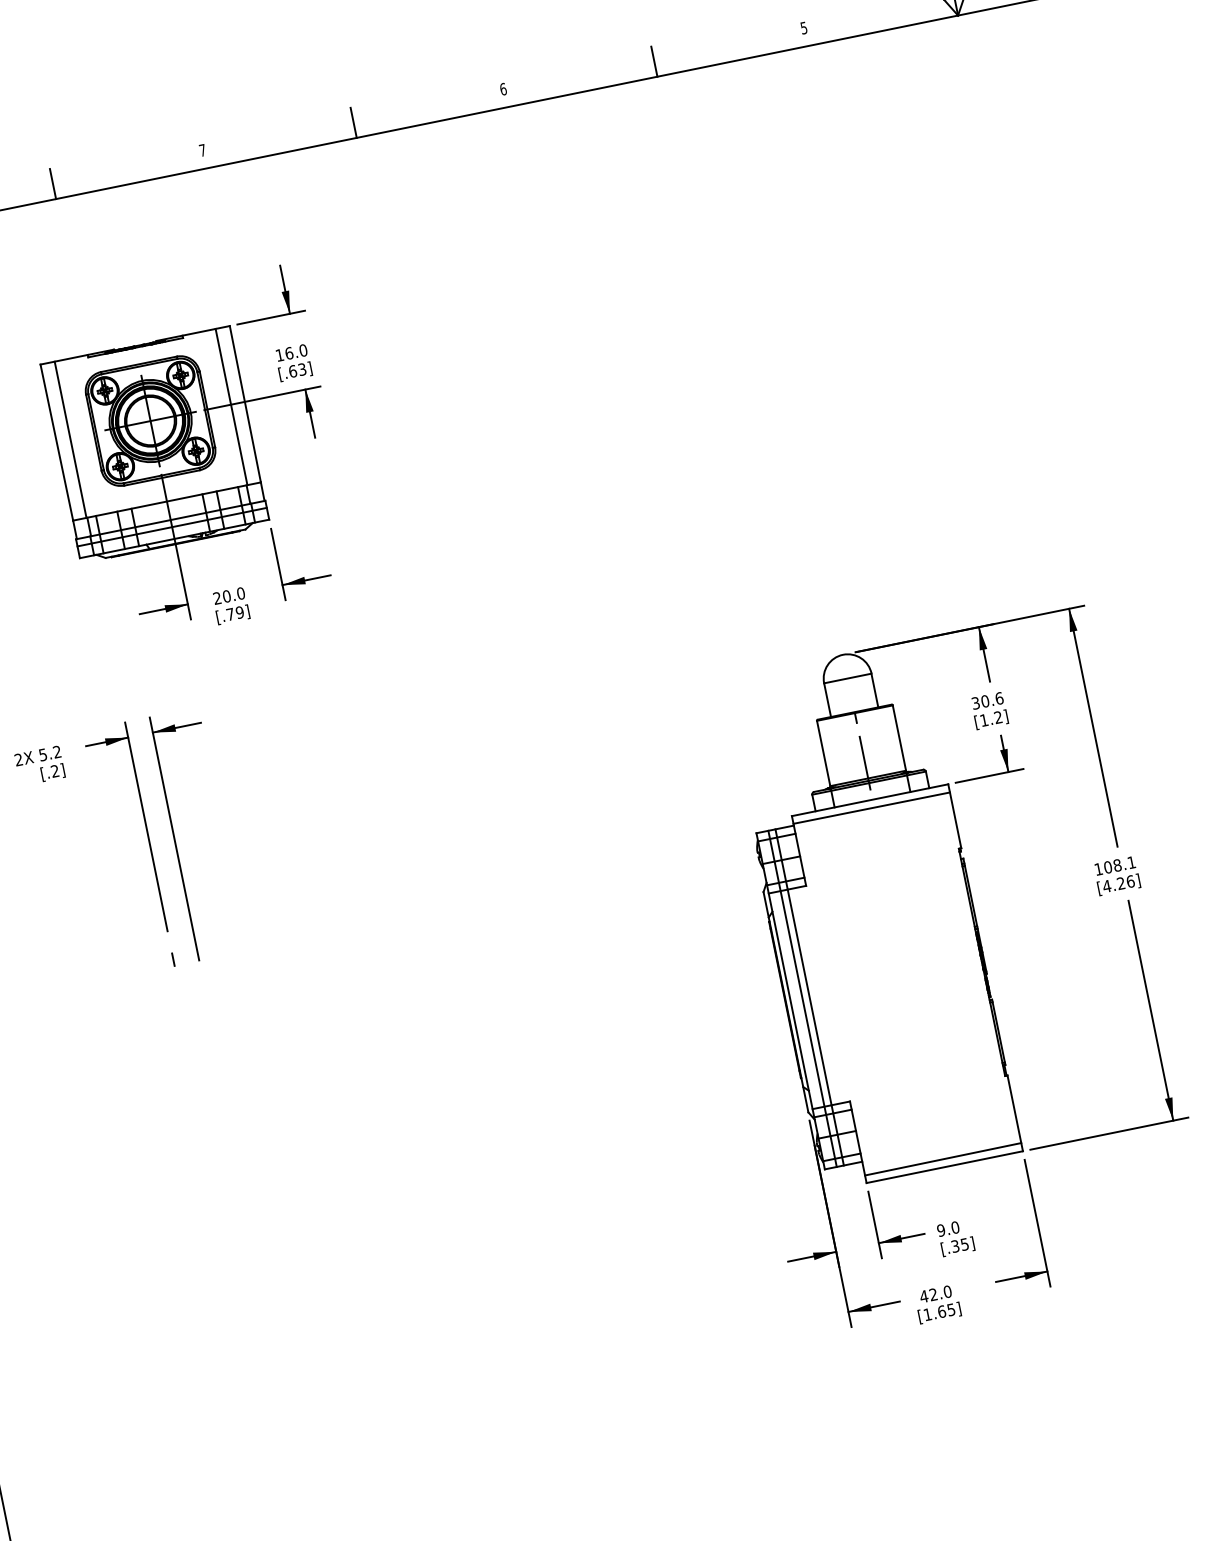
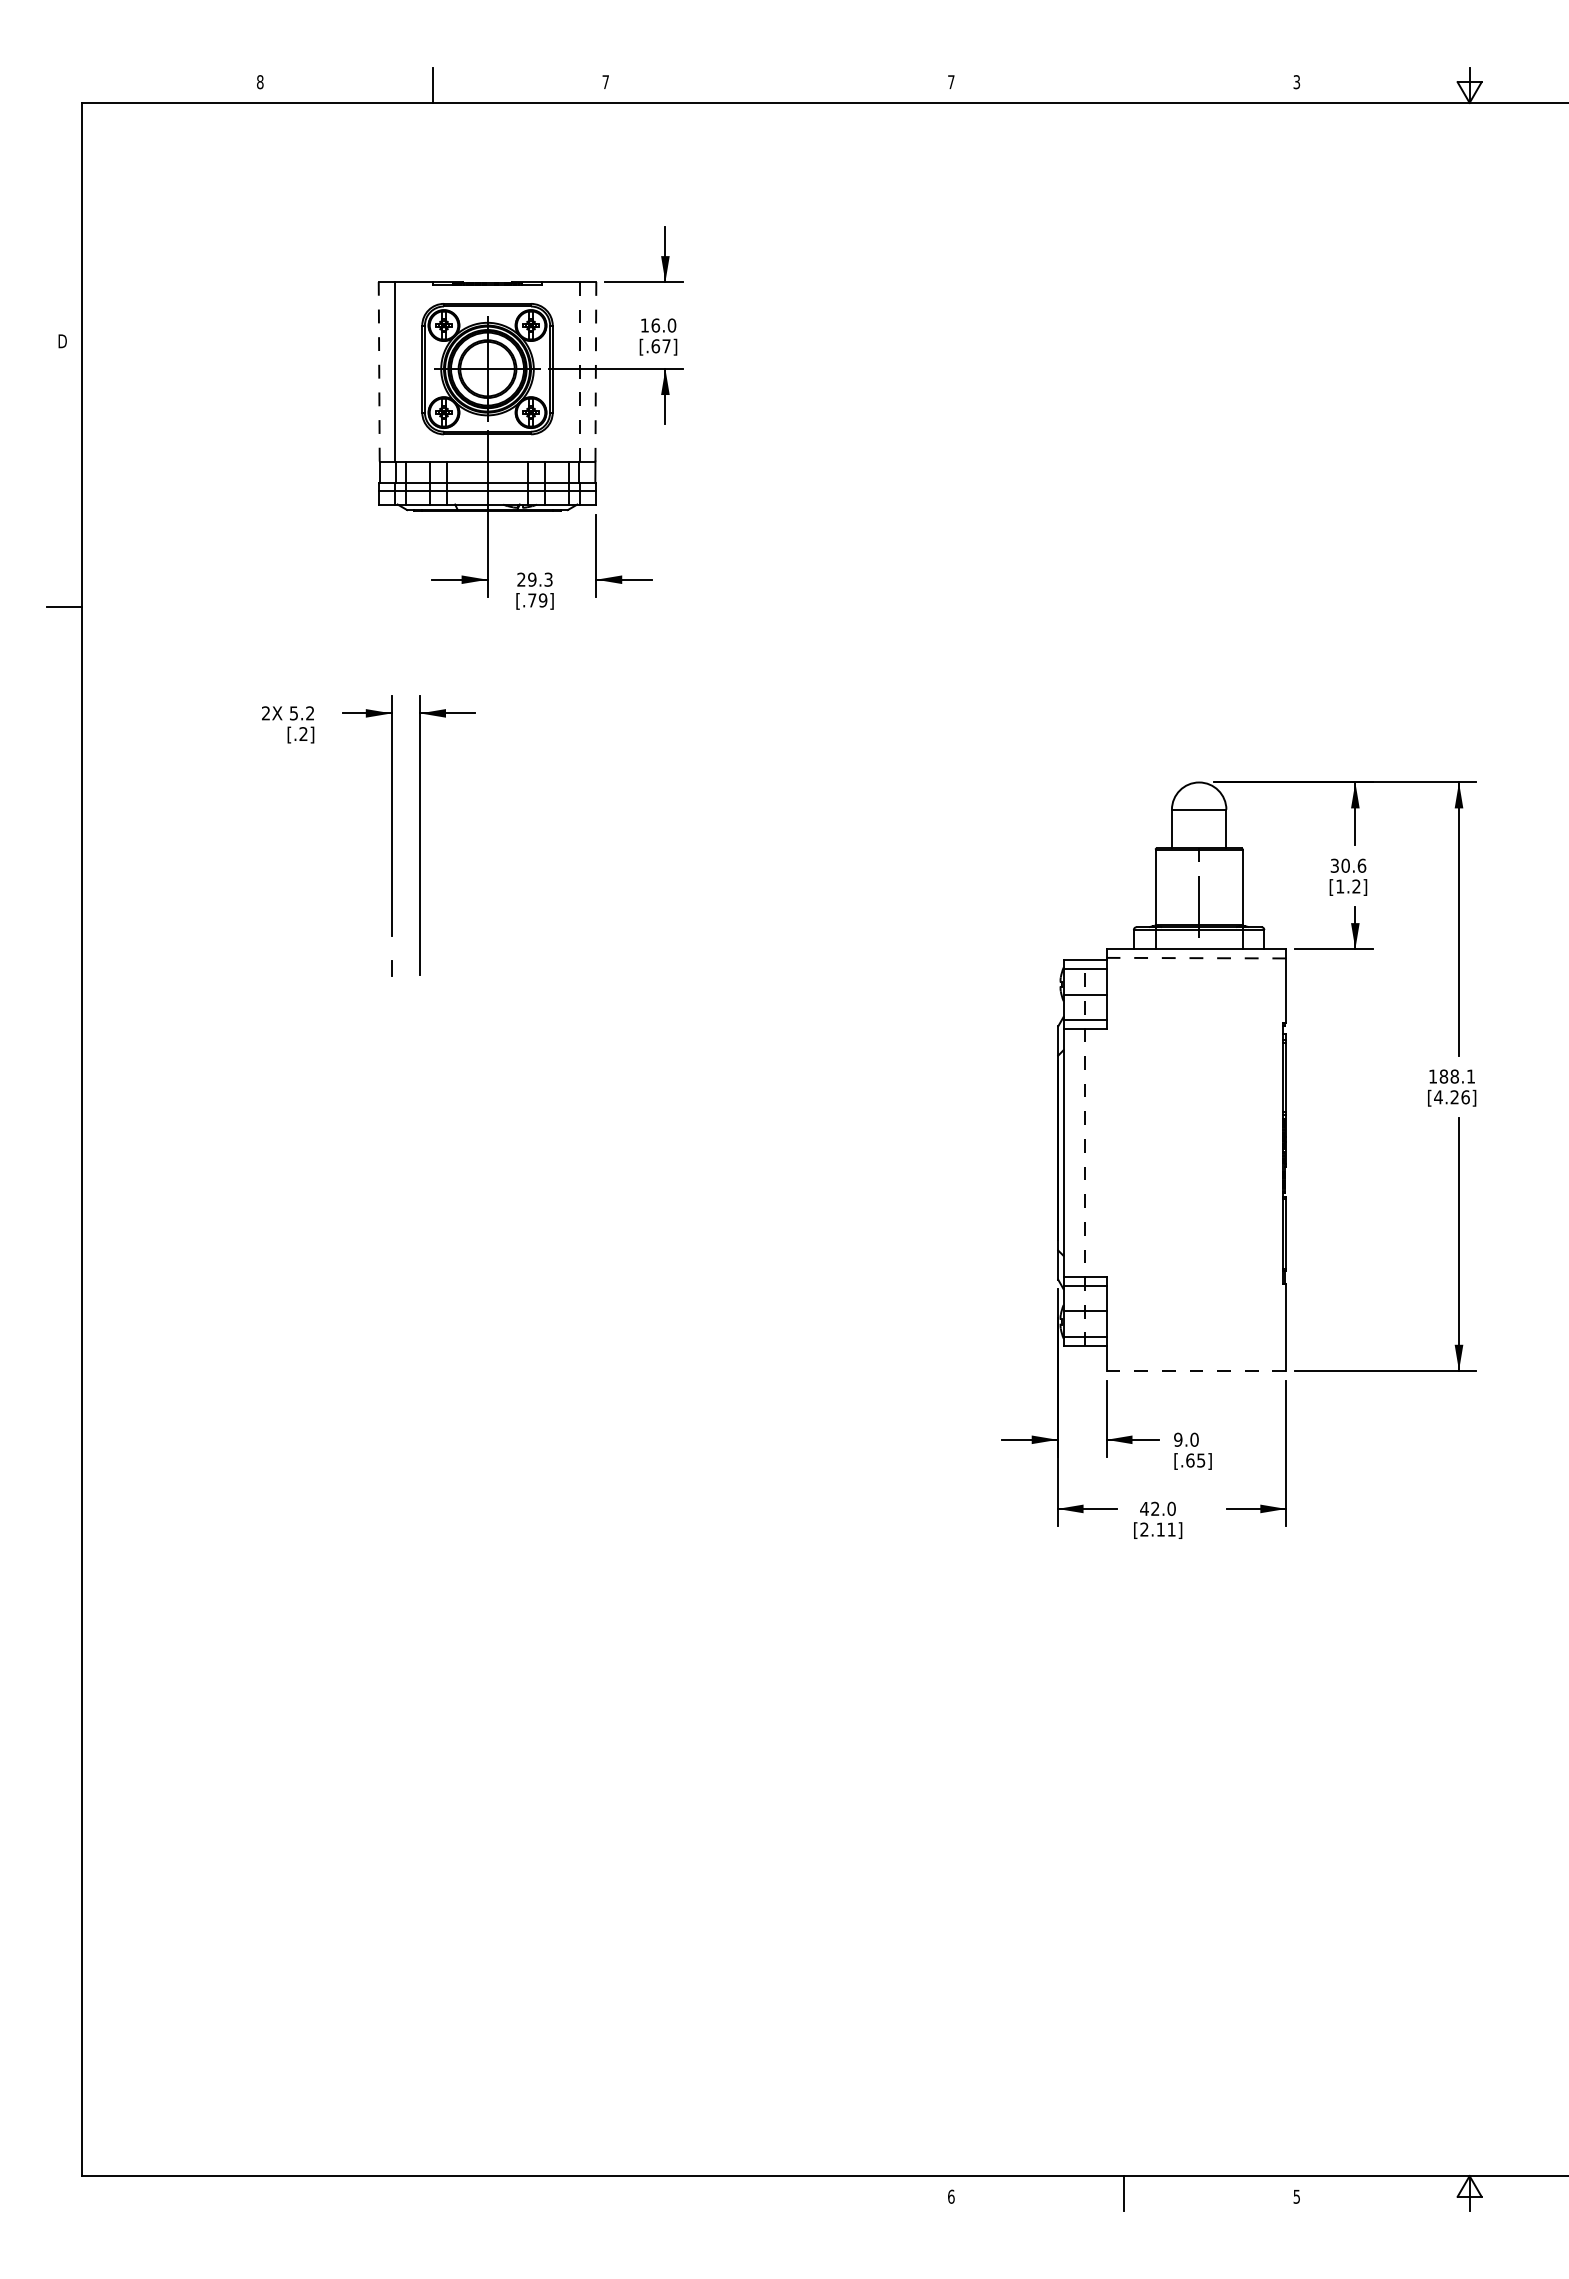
text: (803, 27) -> (1296, 81), 5 -> 3
line: (654, 61) -> (1124, 85), removed
text: (503, 89) -> (951, 82), 6 -> 7
line: (353, 122) -> (778, 85), removed
text: (302, 369) -> (666, 346), [.63] -> [.67]
line: (244, 404) -> (595, 371), solid -> dashed
line: (231, 406) -> (579, 371), solid -> dashed
line: (57, 442) -> (379, 371), solid -> dashed
text: (233, 594) -> (540, 579), 20.0 -> 29.3
line: (871, 808) -> (1196, 958), solid -> dashed
text: (1107, 867) -> (1443, 1076), 108.1 -> 188.1
line: (809, 996) -> (1085, 1152), solid -> dashed
line: (802, 998) -> (1077, 1152), removed
line: (943, 1159) -> (1196, 1361), removed
line: (944, 1166) -> (1196, 1370), solid -> dashed
text: (955, 1246) -> (1190, 1460), [.35] -> [.65]
text: (939, 1312) -> (1157, 1529), [1.65] -> [2.11]

